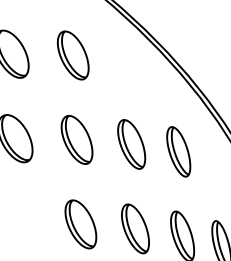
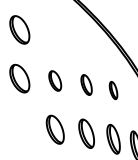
part: (71, 55) -> (54, 32), removed
part: (75, 139) -> (54, 80), size x0.7
part: (131, 143) -> (86, 84), size x0.7
part: (178, 151) -> (113, 90), size x0.6

